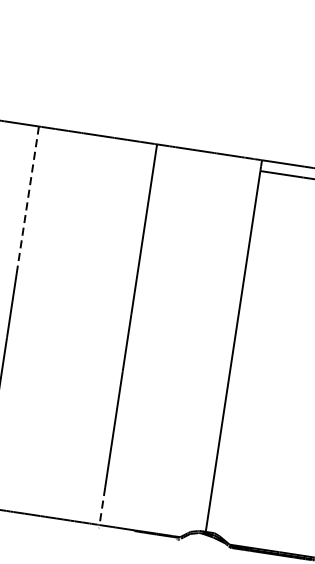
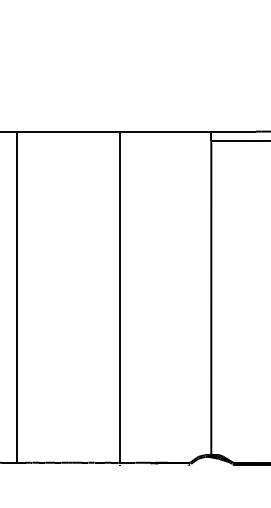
line: (28, 199) -> (17, 195), dashed -> solid
line: (102, 507) -> (120, 447), dashed -> solid

